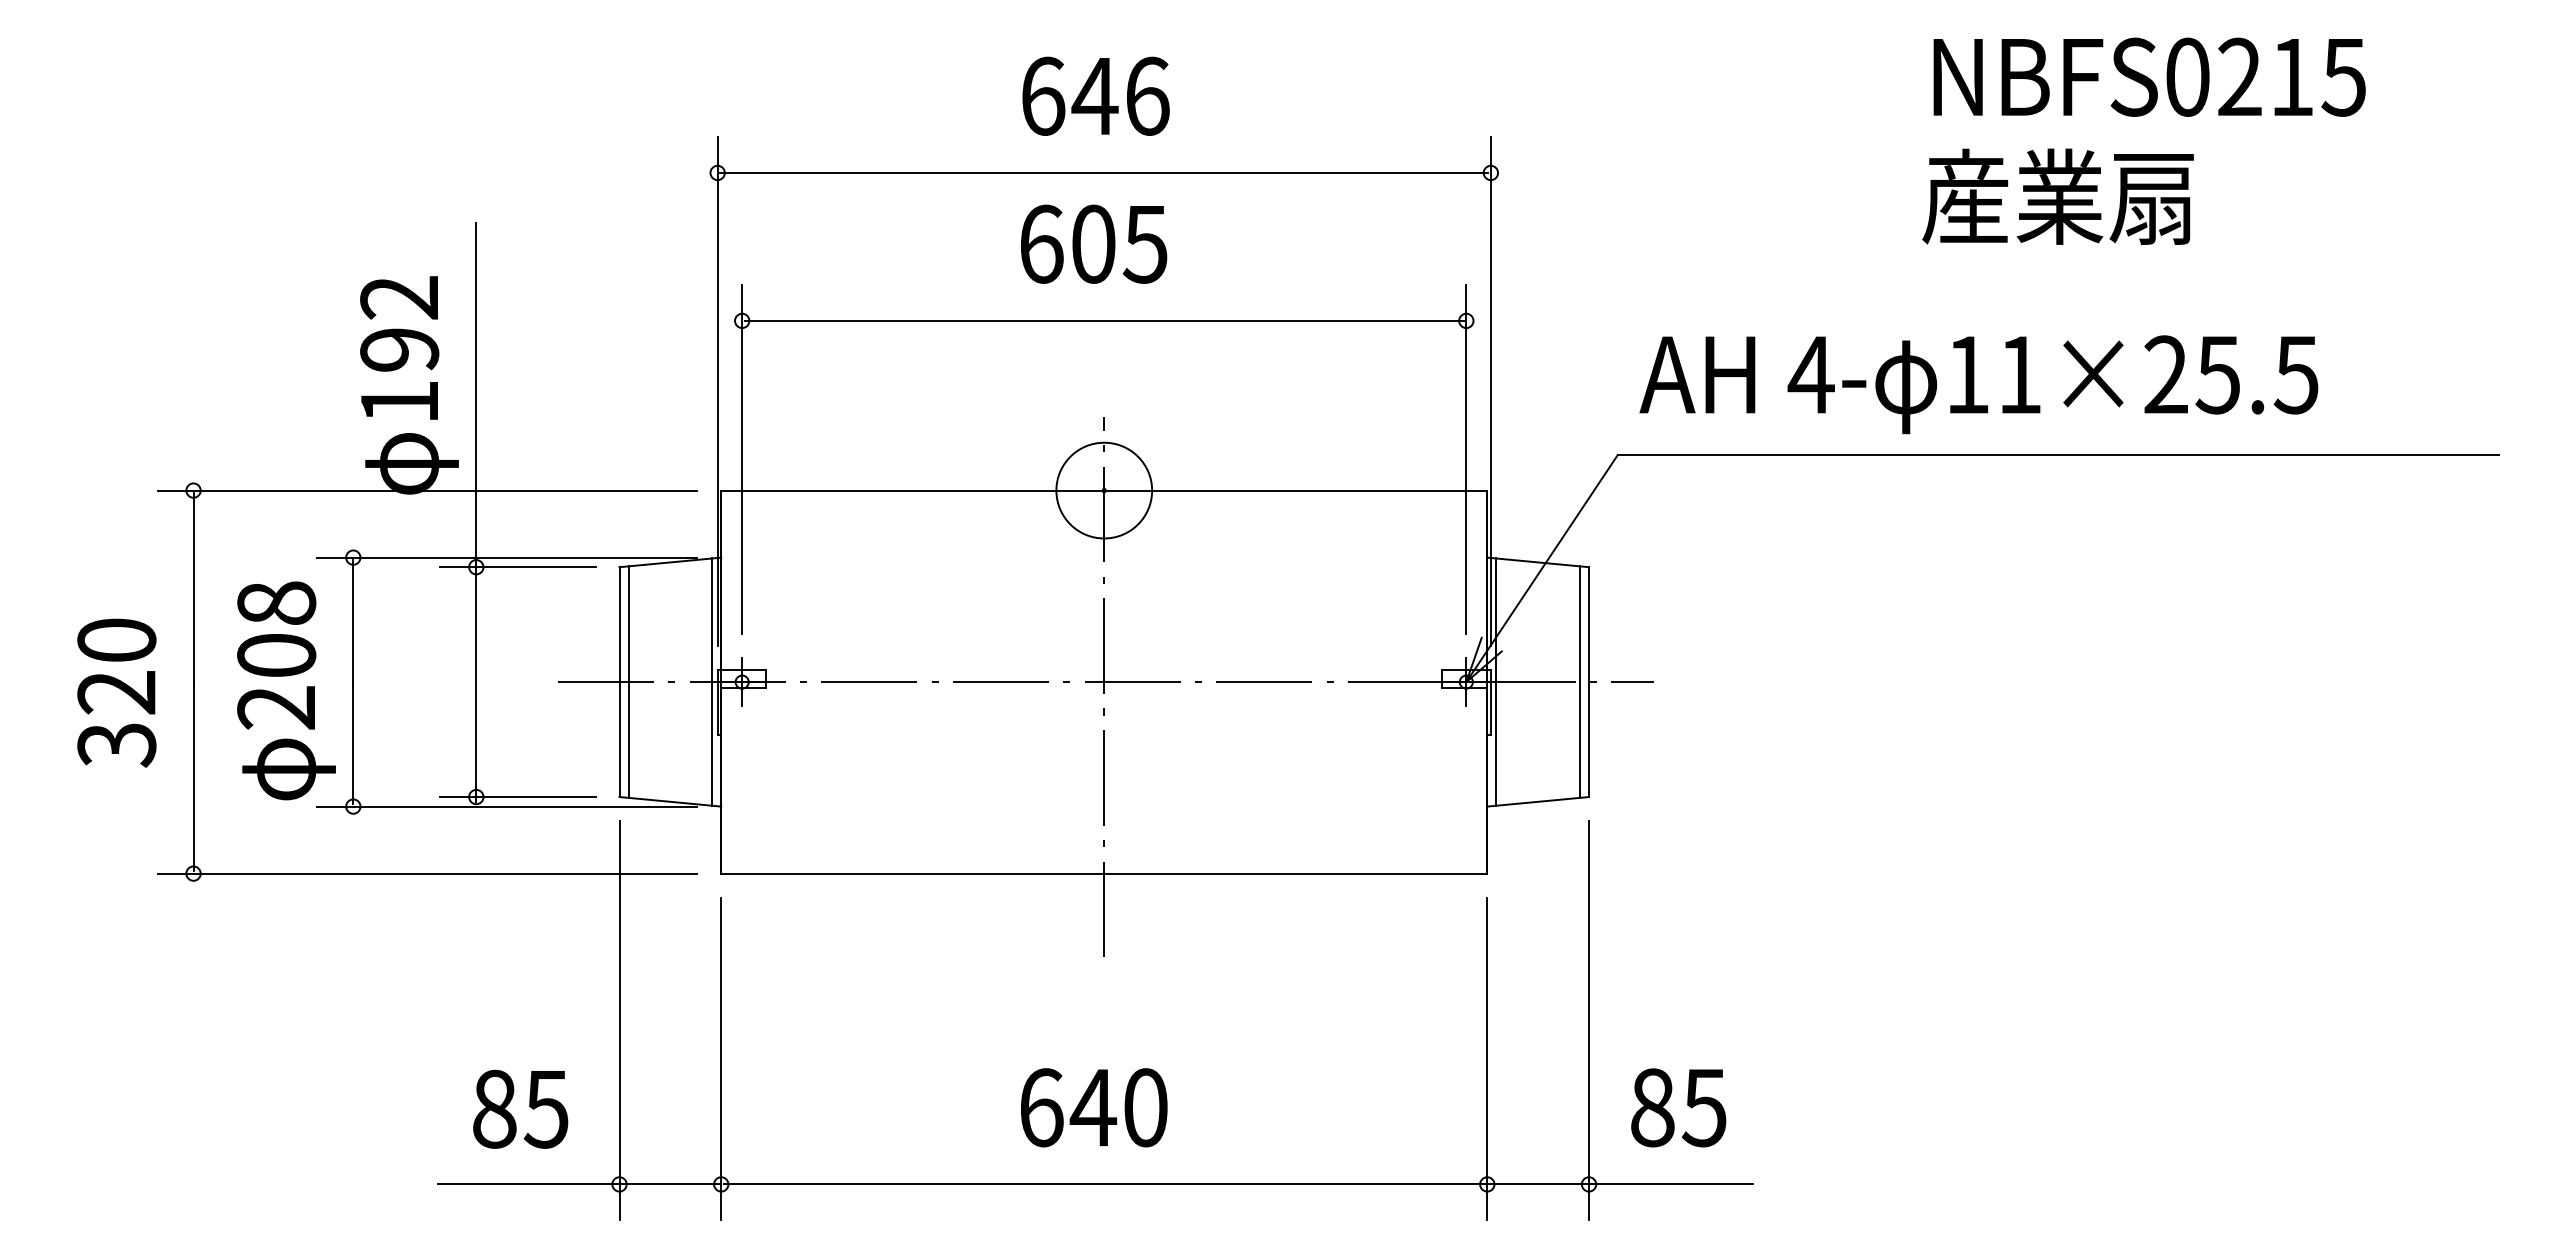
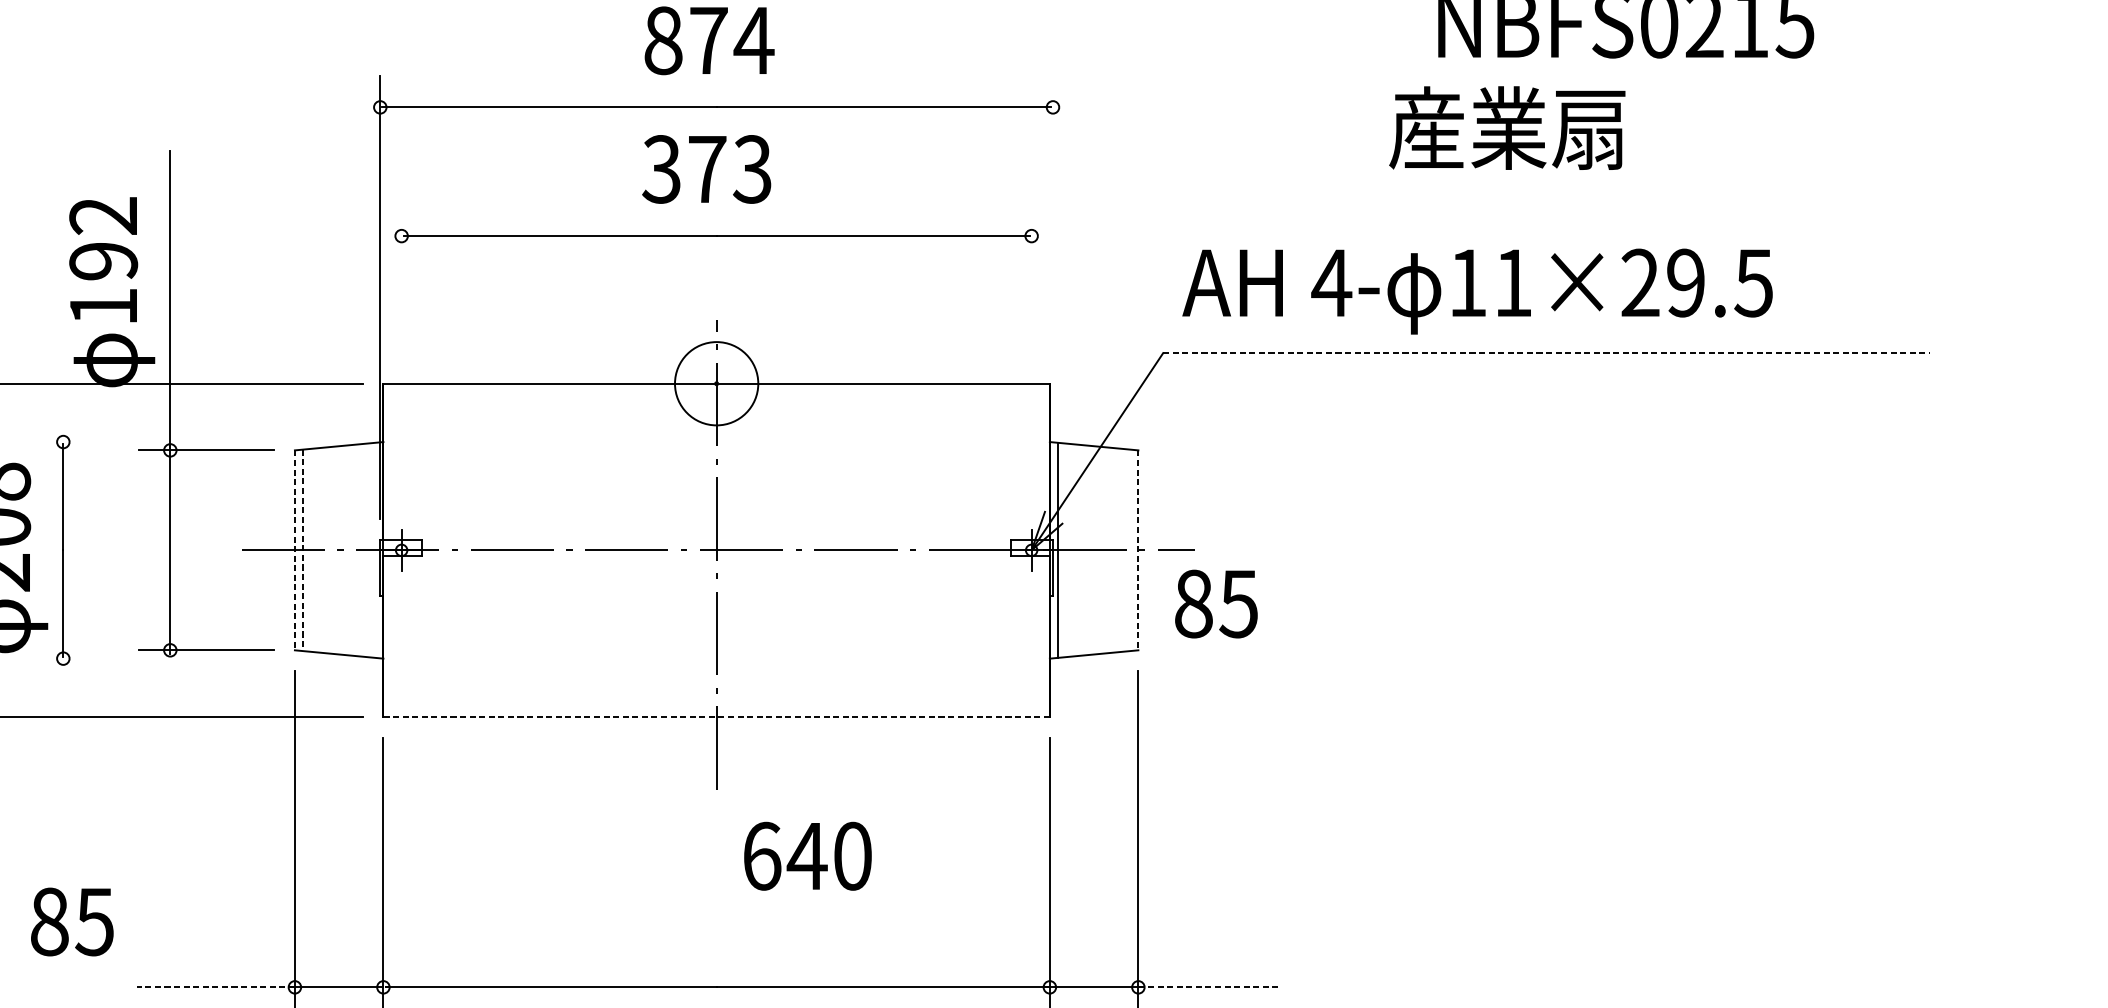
text: (1095, 95) -> (709, 39), 646 -> 874
text: (2057, 196) -> (1506, 127), moved
text: (1092, 243) -> (706, 168), 605 -> 373
text: (2217, 374) -> (1685, 282), 11×25.5 -> 11×29.5
line: (1490, 391) -> (1052, 297), removed
line: (2058, 455) -> (1546, 353), solid -> dashed
line: (742, 459) -> (401, 356), removed
line: (1466, 459) -> (1031, 356), removed
line: (507, 557) -> (197, 441), removed
line: (712, 681) -> (375, 549), removed
line: (1580, 681) -> (1130, 549), removed
line: (619, 682) -> (294, 550), solid -> dashed
line: (628, 682) -> (302, 550), solid -> dashed
line: (1589, 682) -> (1138, 550), solid -> dashed
line: (507, 806) -> (197, 658), removed
line: (1104, 873) -> (716, 716), solid -> dashed
text: (1094, 1107) -> (808, 856), moved
text: (1678, 1107) -> (1216, 603), moved
text: (520, 1108) -> (72, 921), moved
line: (528, 1184) -> (215, 987), solid -> dashed
line: (1670, 1184) -> (1209, 987), solid -> dashed

